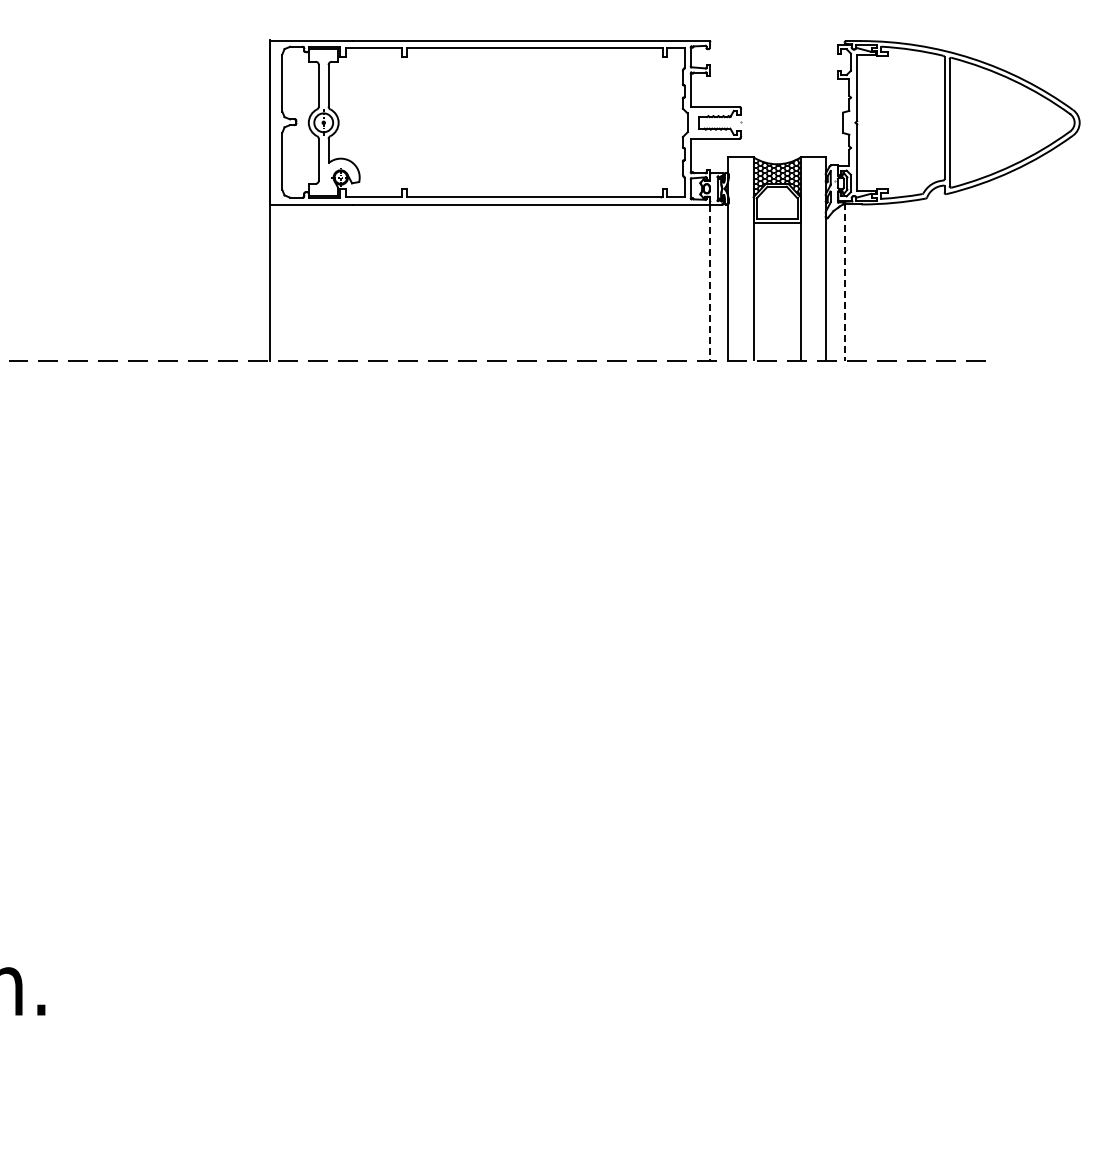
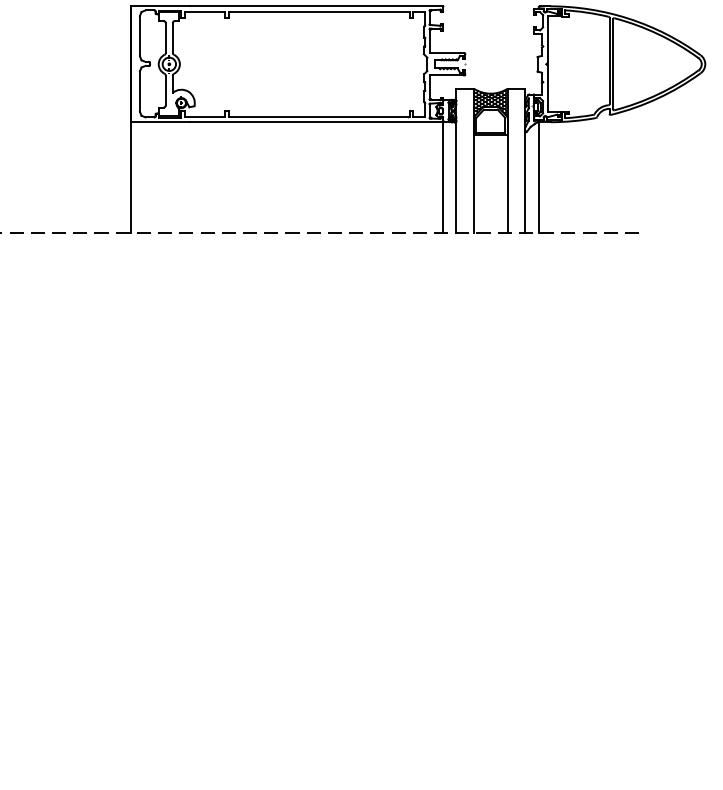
line: (844, 282) -> (538, 177), dashed -> solid
line: (709, 283) -> (442, 178), dashed -> solid

